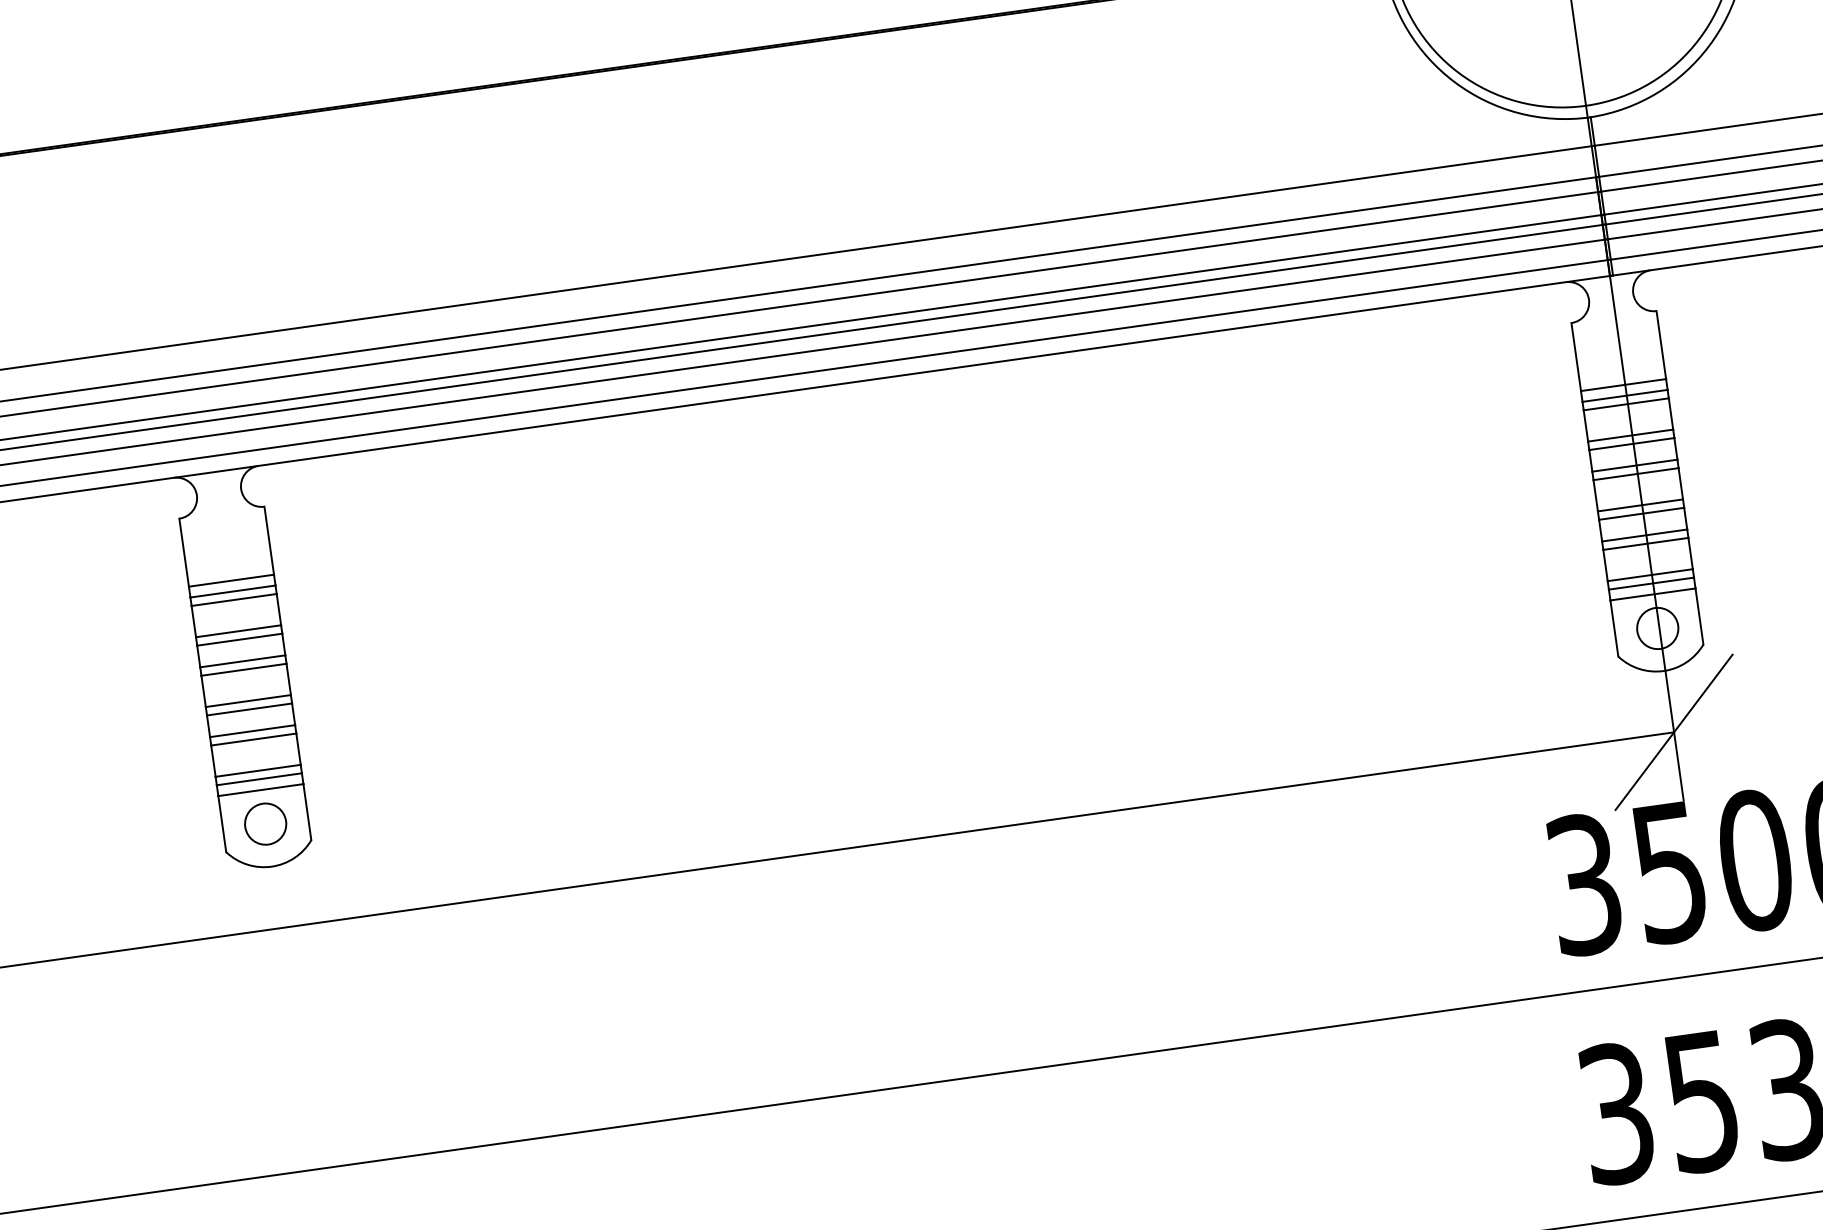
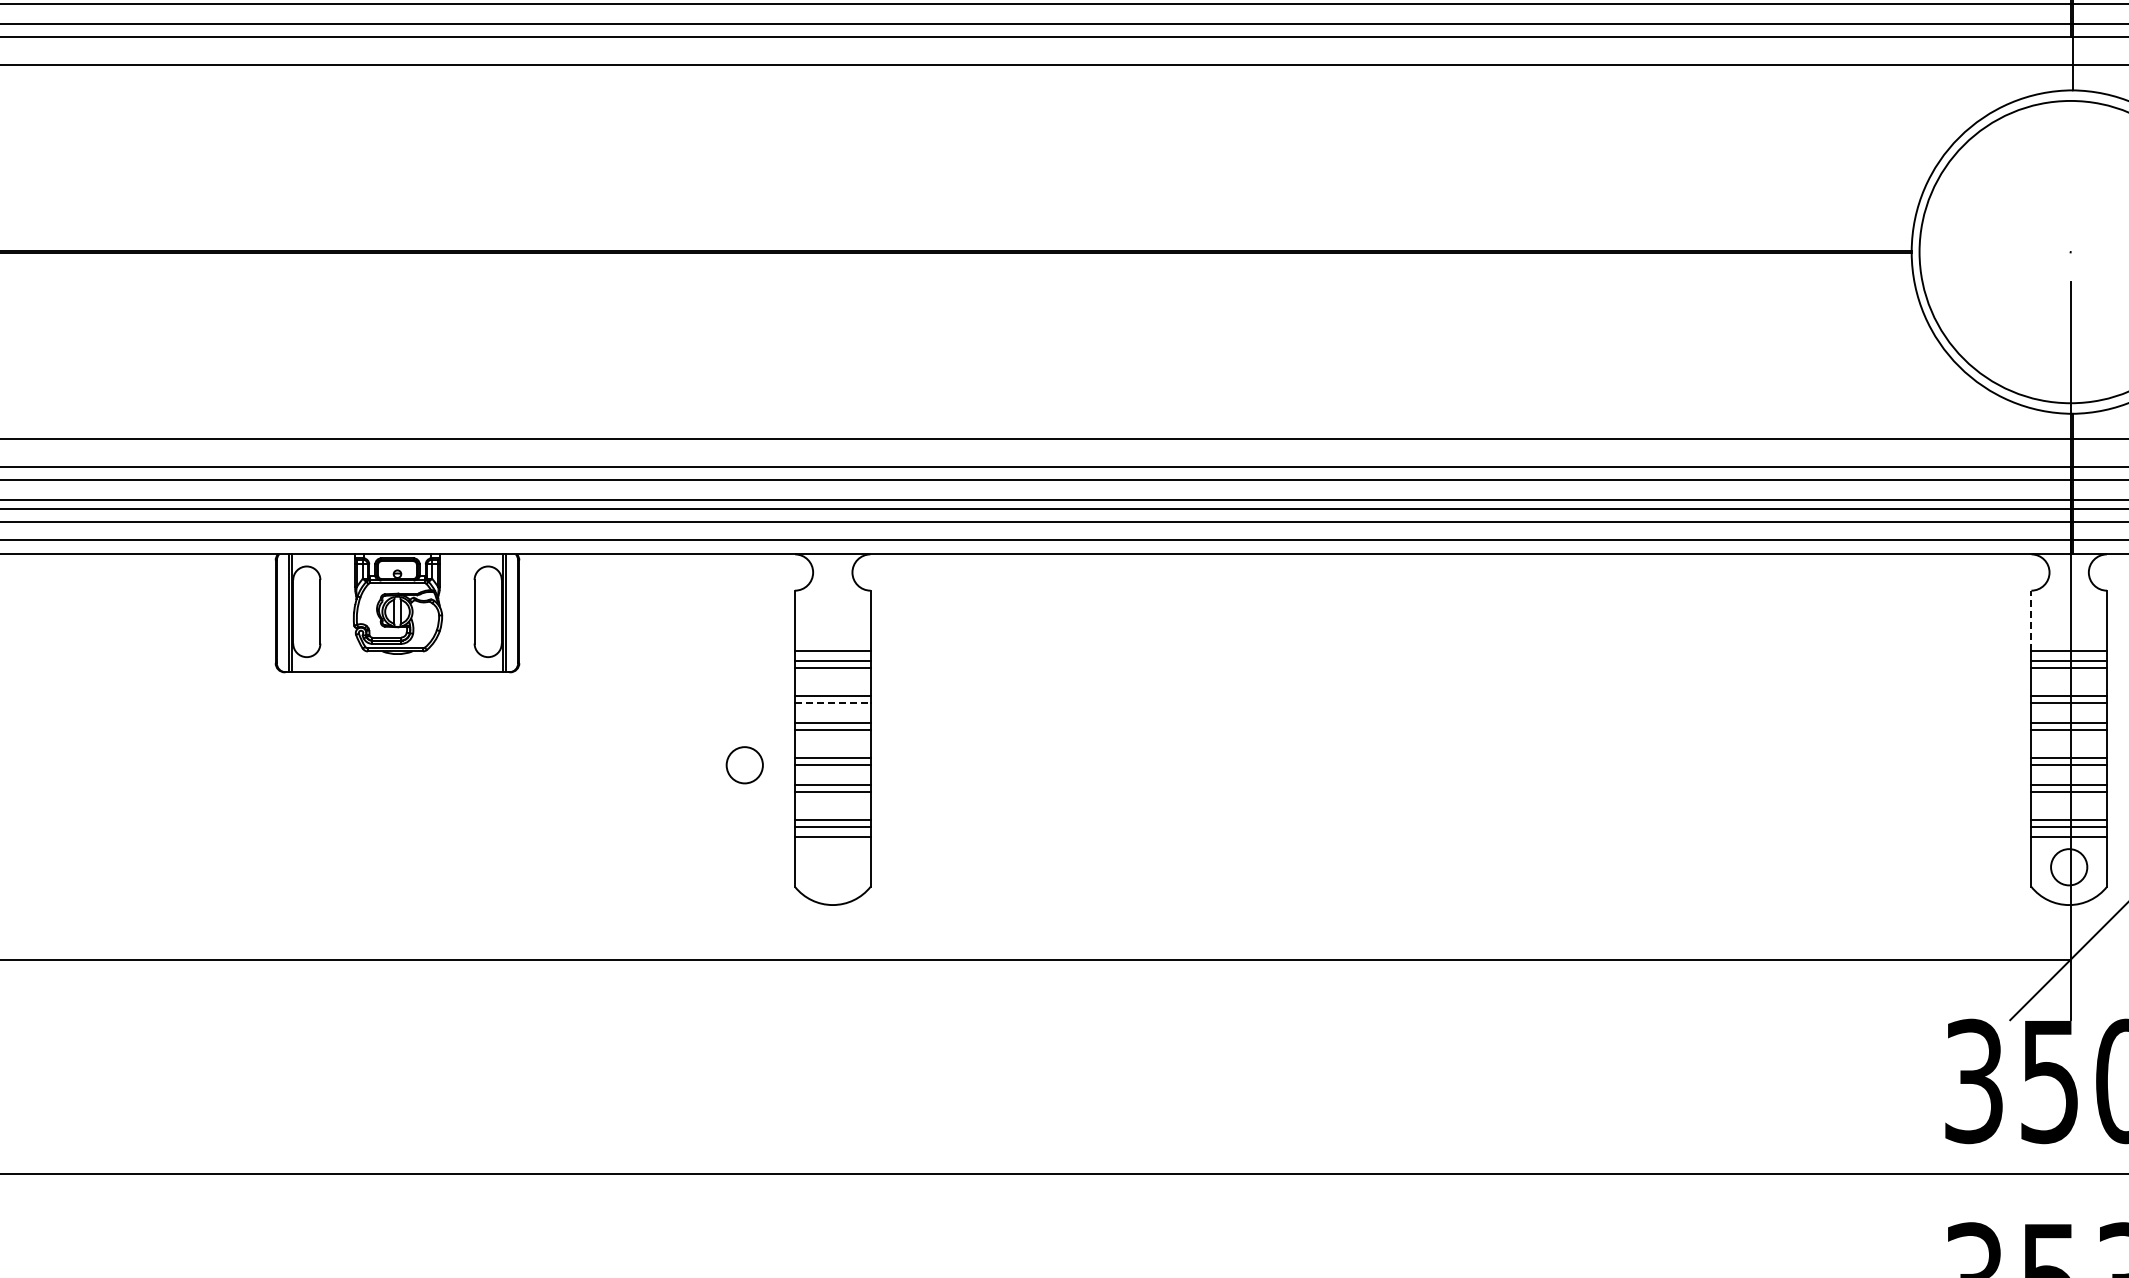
line: (1576, 356) -> (2031, 620), solid -> dashed
line: (239, 639) -> (832, 703), solid -> dashed
circle: (265, 824) -> (744, 765), moved

